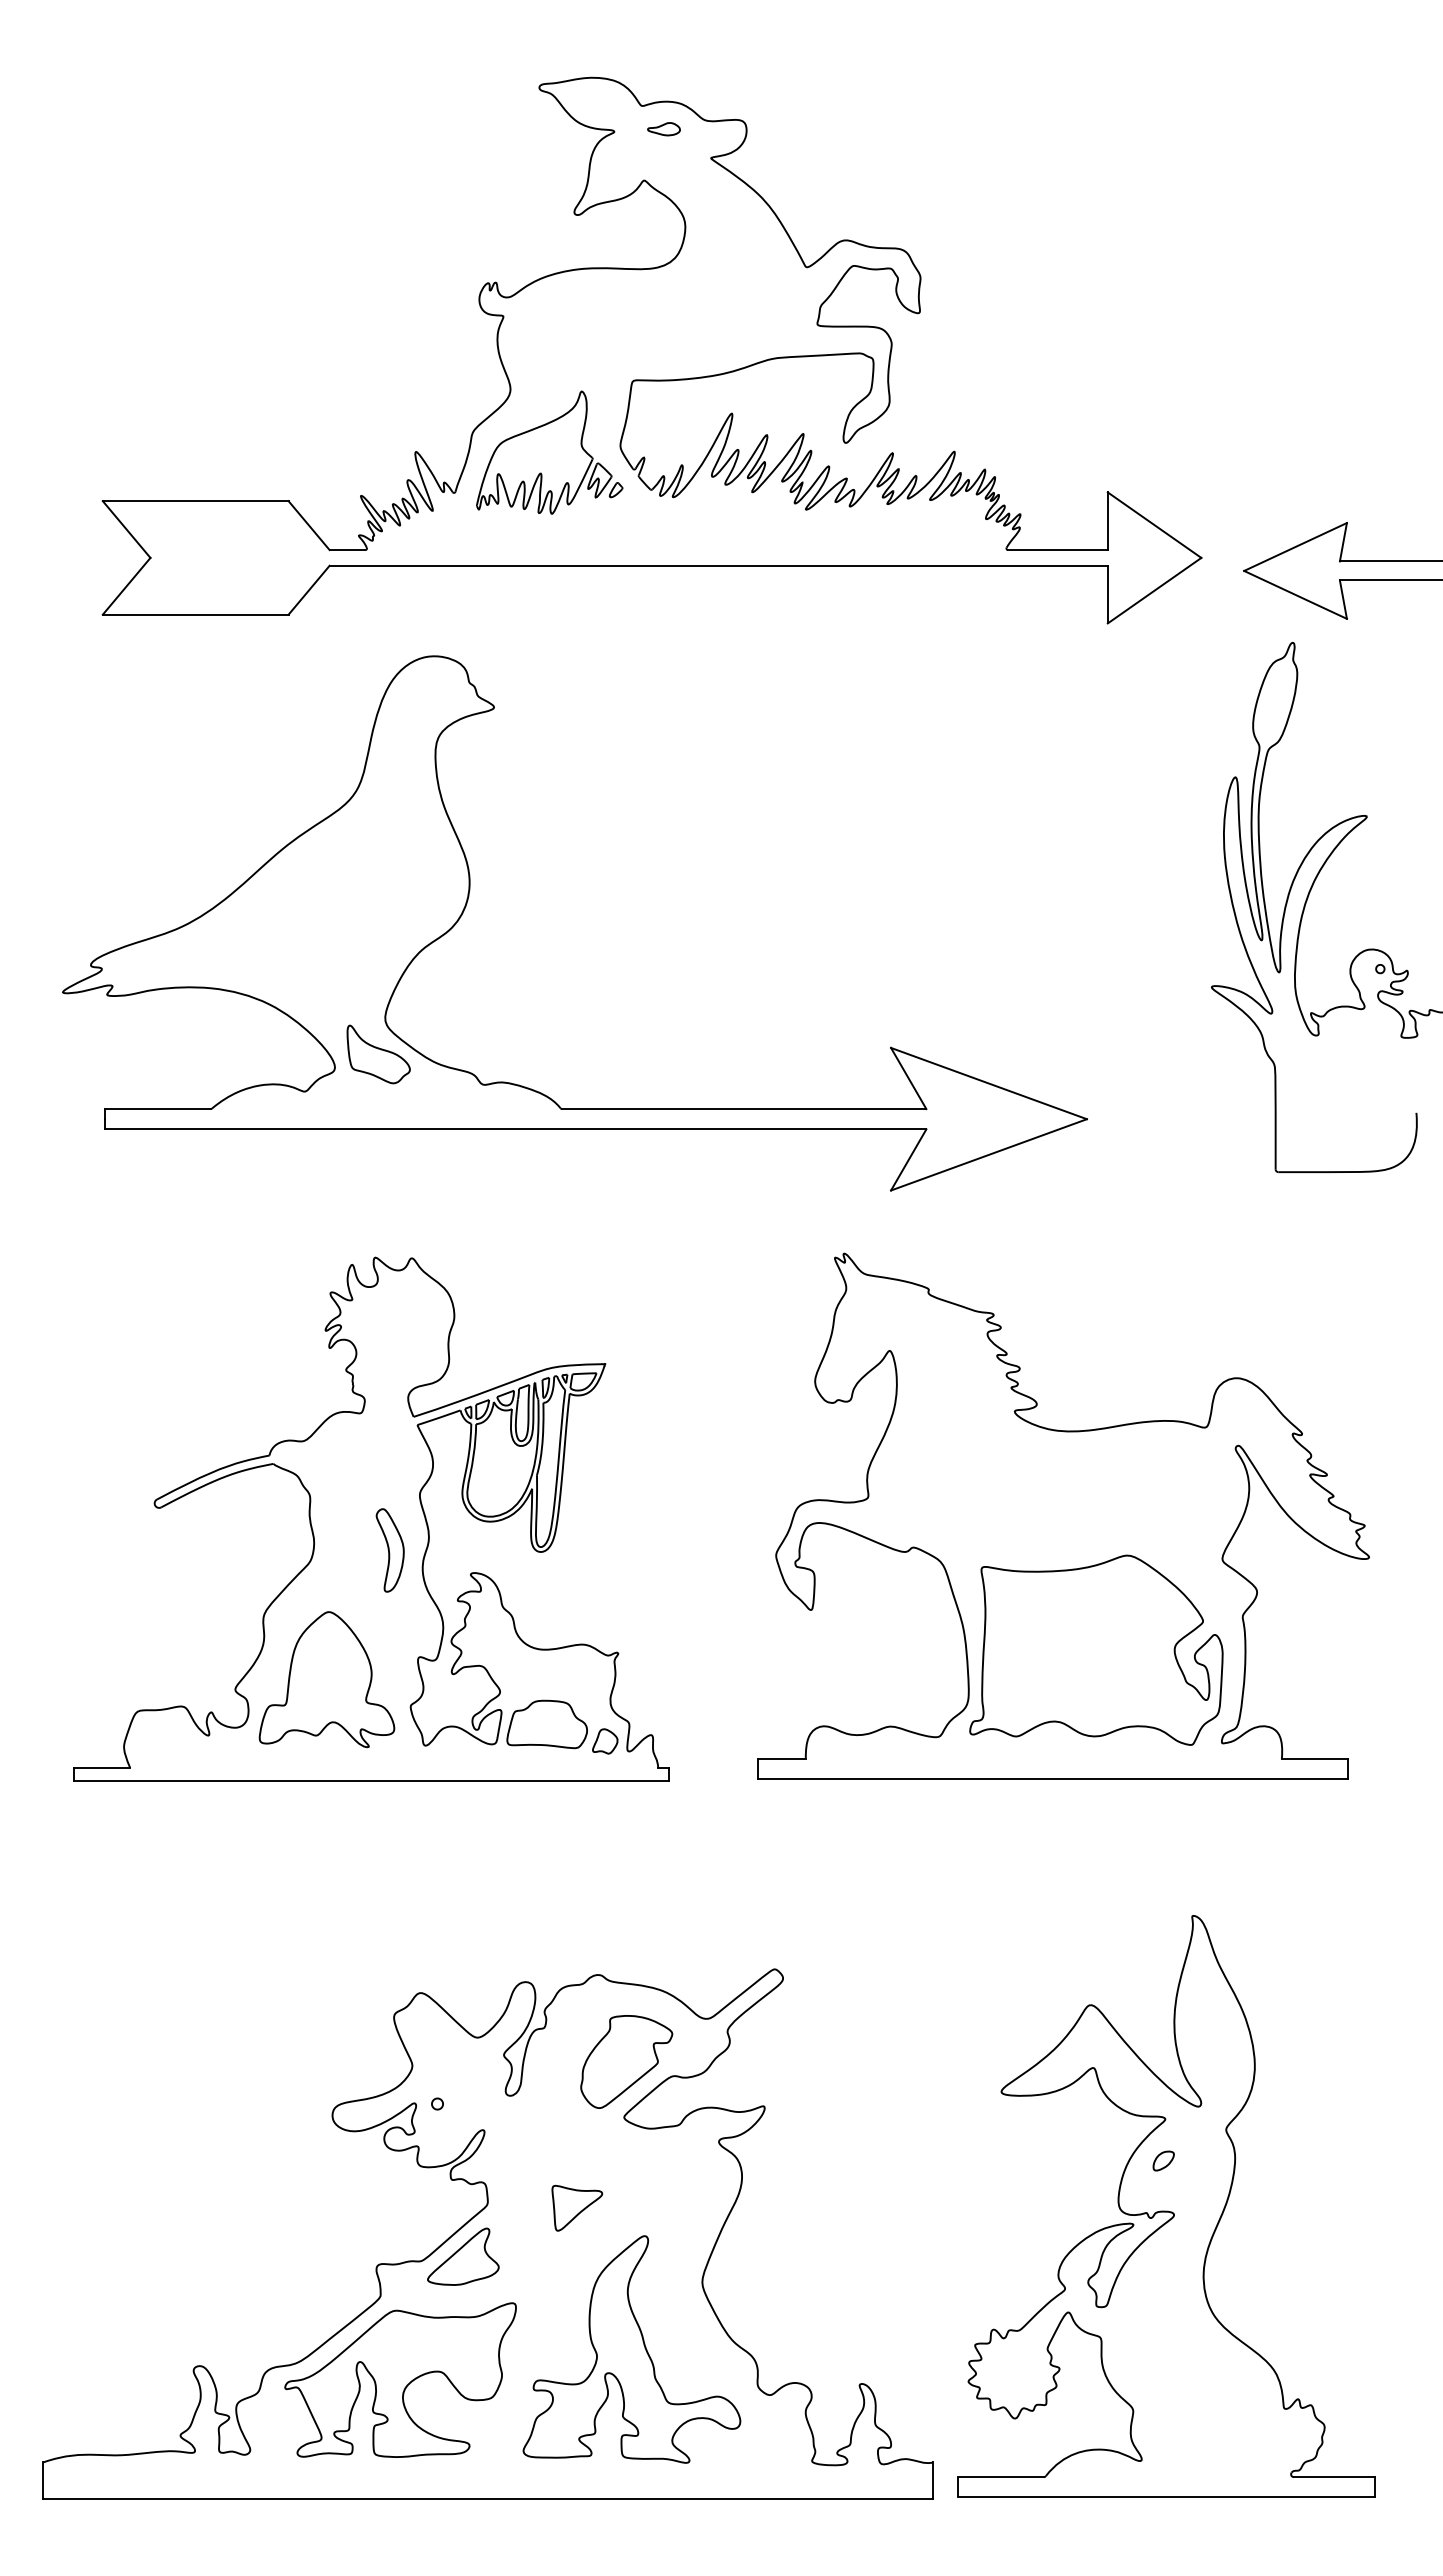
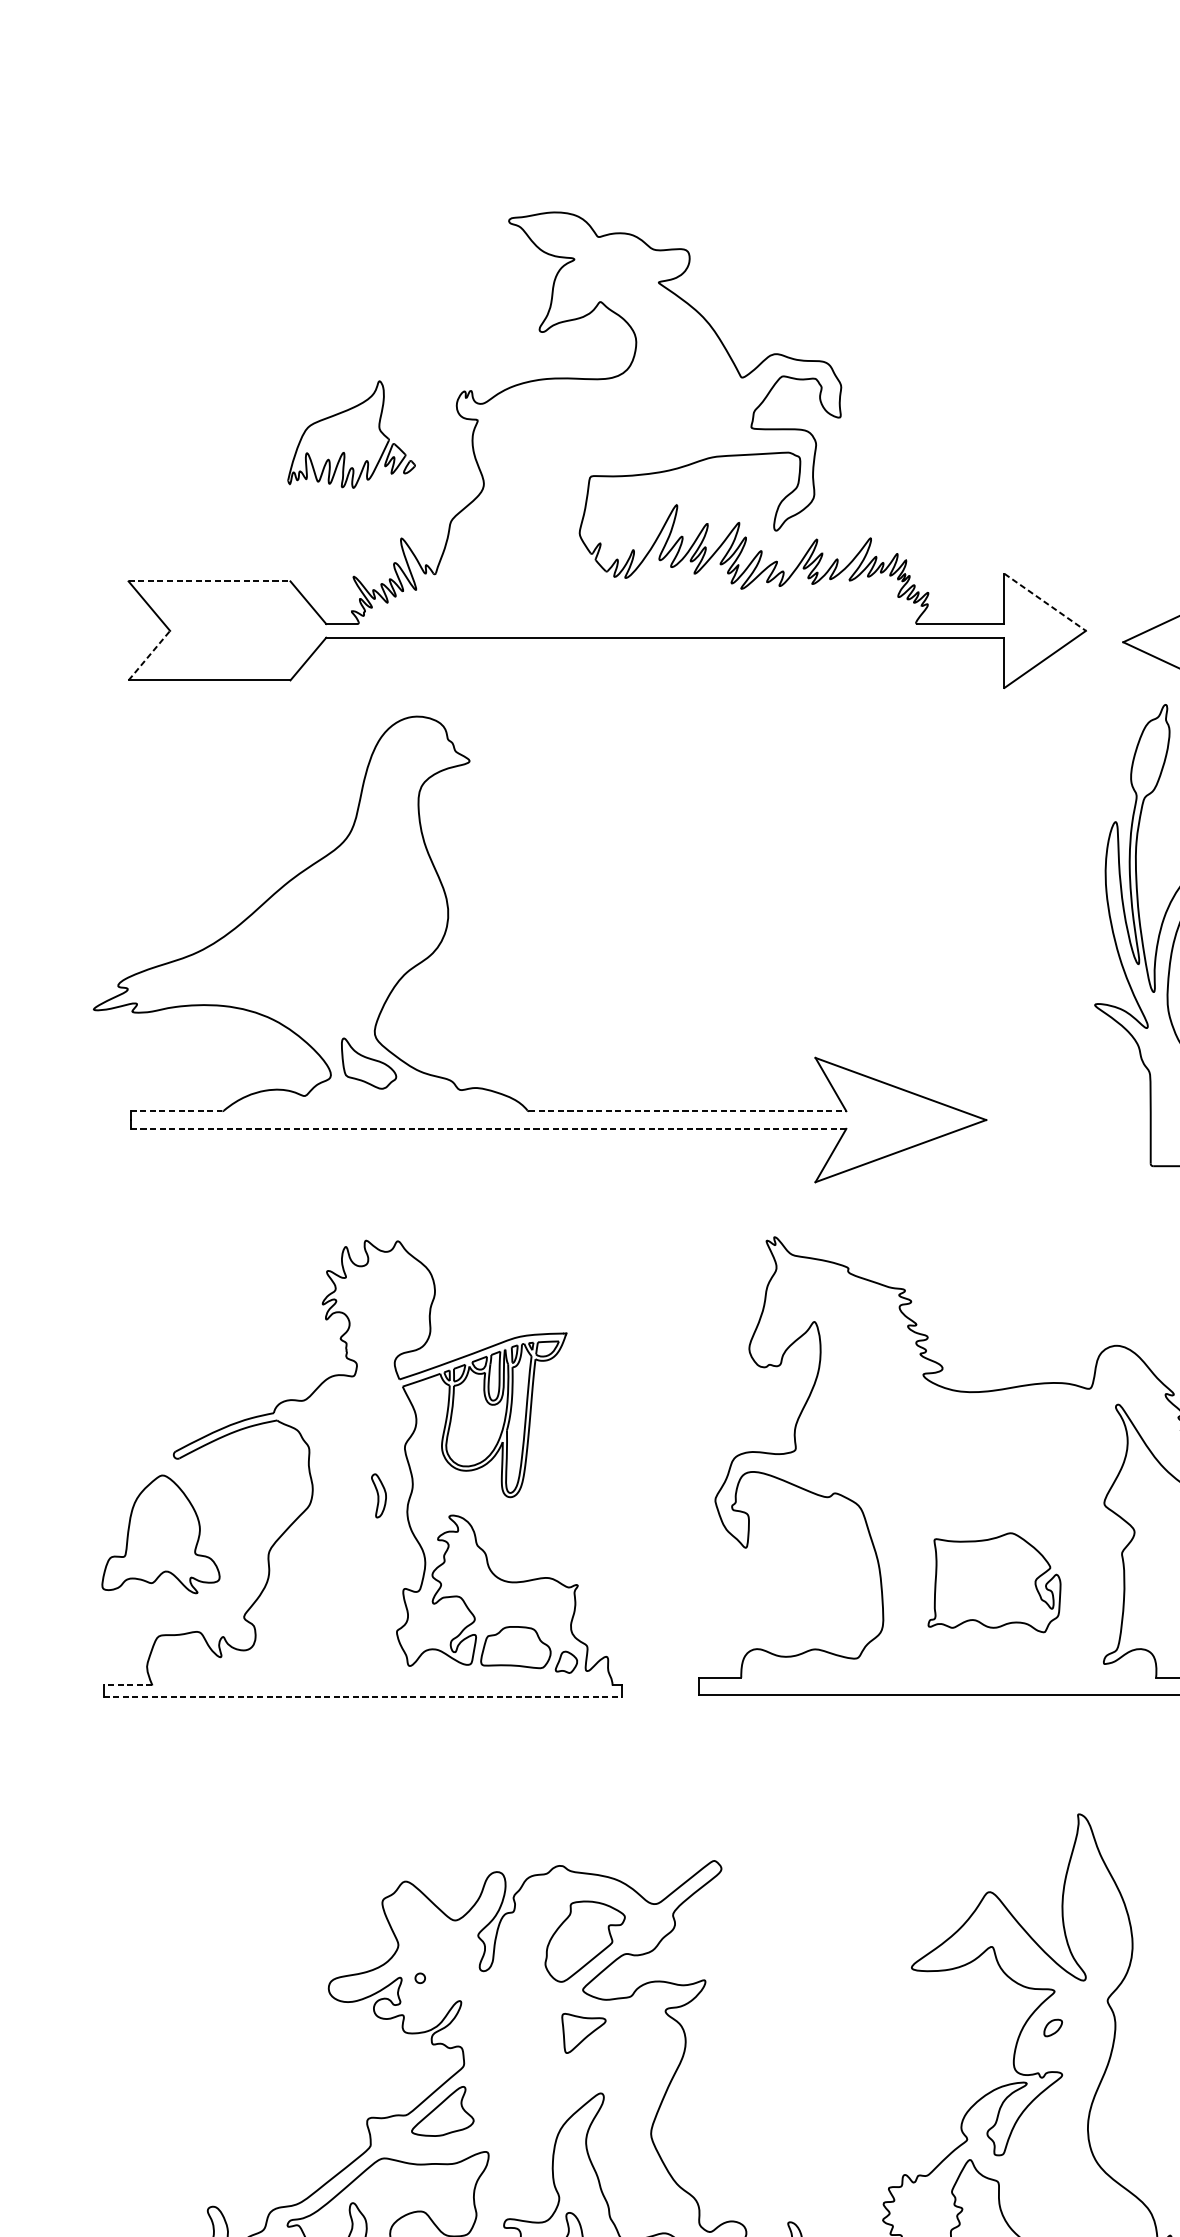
part: (663, 129) -> (617, 257), removed
part: (549, 452) -> (351, 434), moved
line: (195, 501) -> (209, 581), solid -> dashed
line: (1155, 525) -> (1046, 602), solid -> dashed
line: (126, 585) -> (149, 654), solid -> dashed
line: (157, 1109) -> (176, 1111), solid -> dashed
line: (744, 1109) -> (687, 1111), solid -> dashed
line: (515, 1129) -> (488, 1129), solid -> dashed
part: (389, 1550) -> (378, 1495), size x0.6
part: (1096, 1649) -> (994, 1582), size x0.6
part: (326, 1679) -> (160, 1534), moved
line: (101, 1768) -> (127, 1685), solid -> dashed
line: (372, 1780) -> (363, 1696), solid -> dashed
part: (577, 2207) -> (584, 2032), moved

